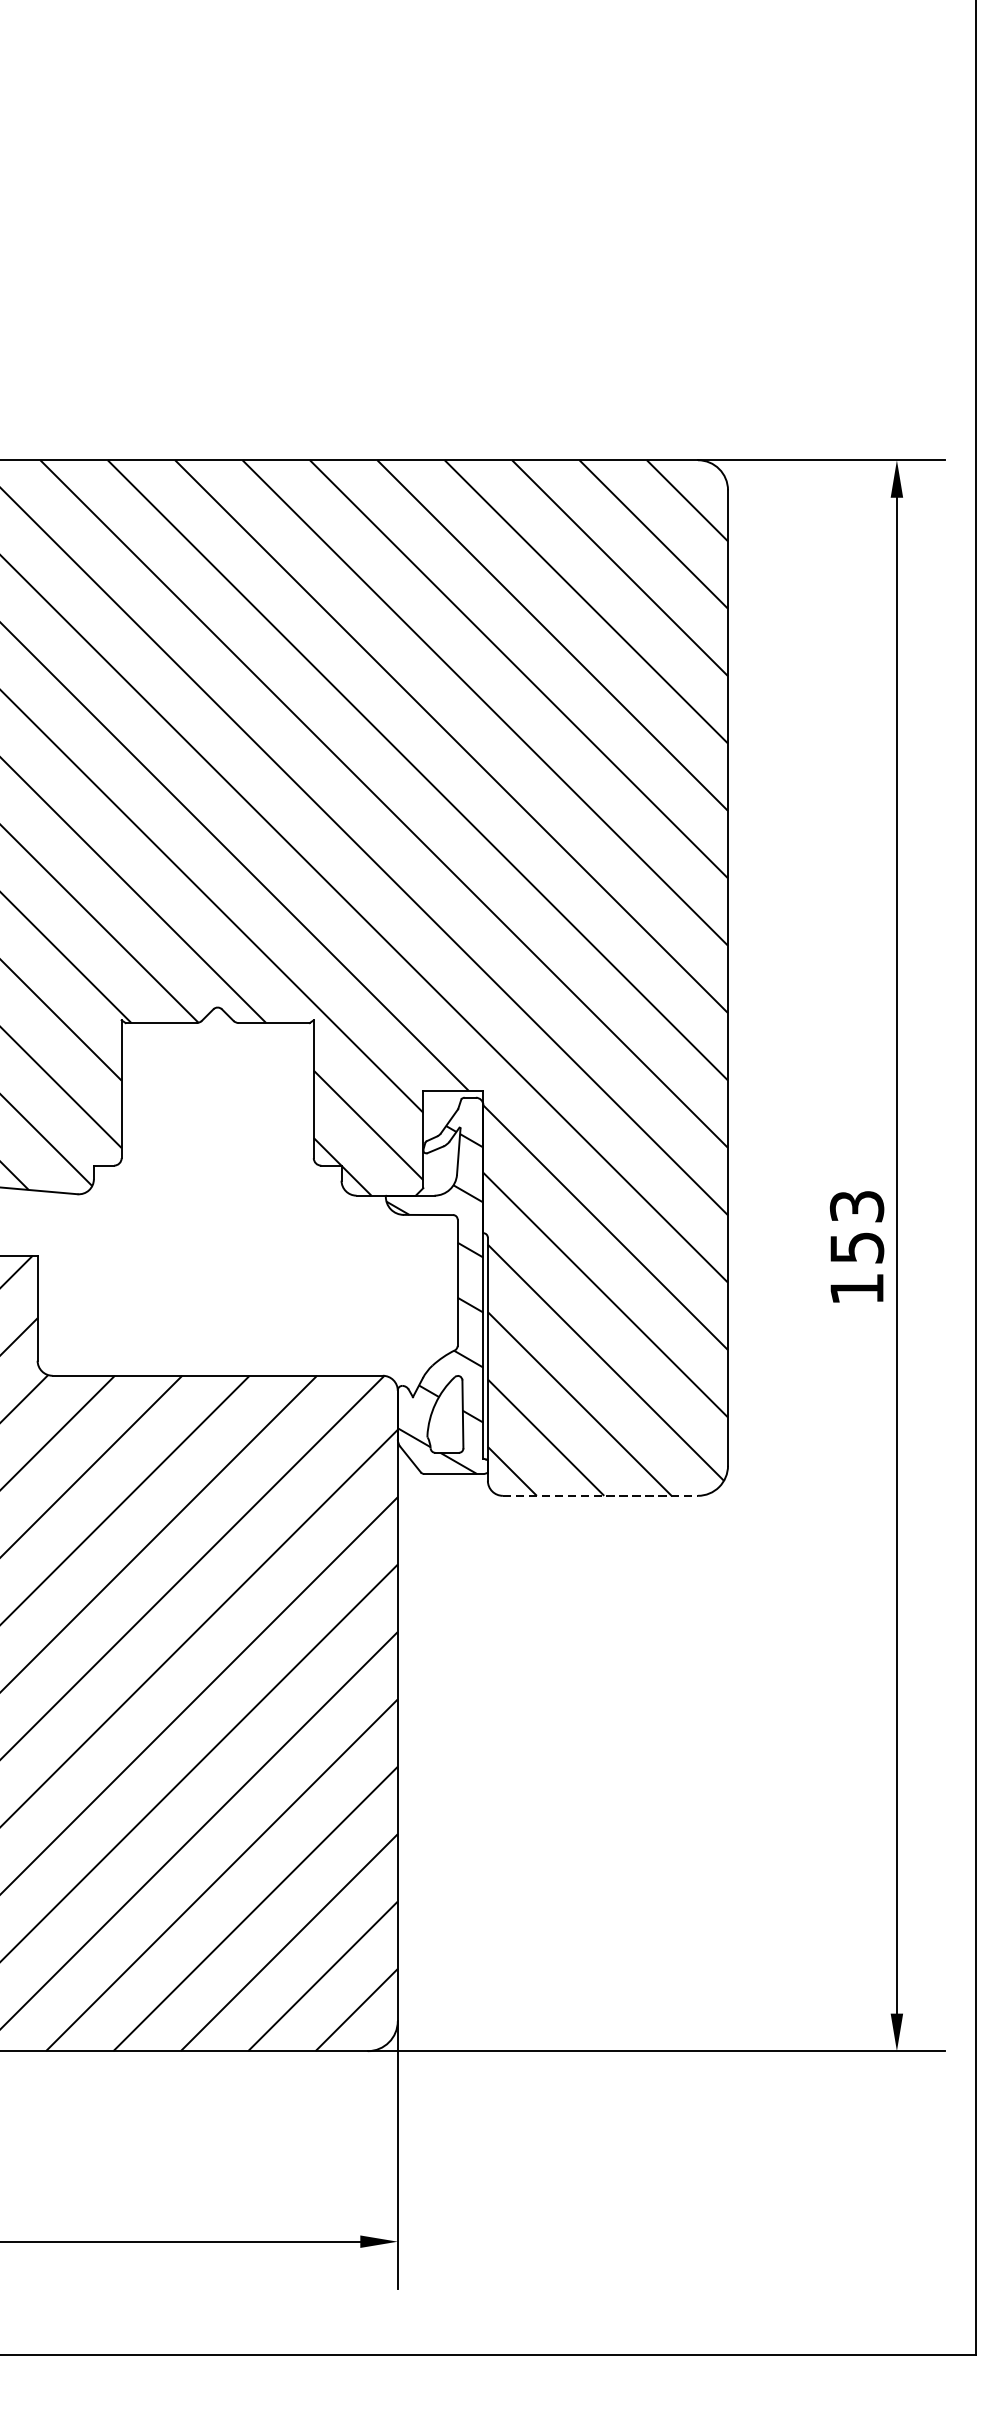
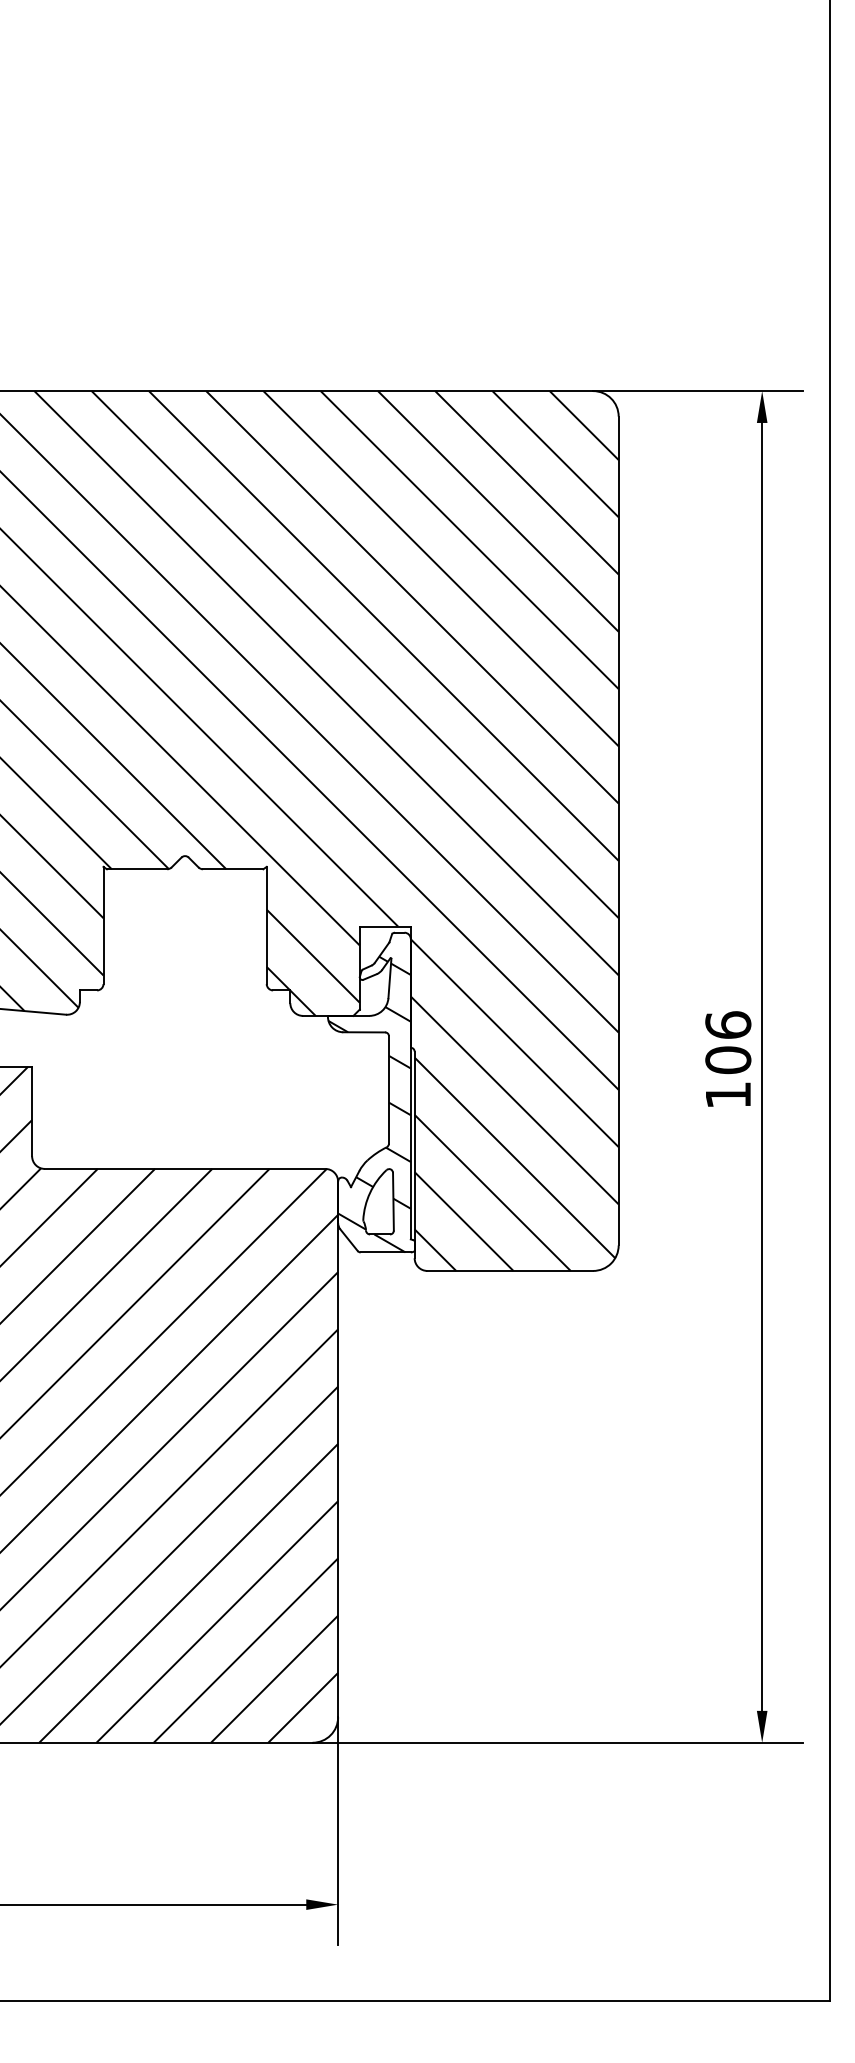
text: (857, 1226) -> (728, 1042), 153 -> 106
line: (600, 1495) -> (510, 1270), dashed -> solid

